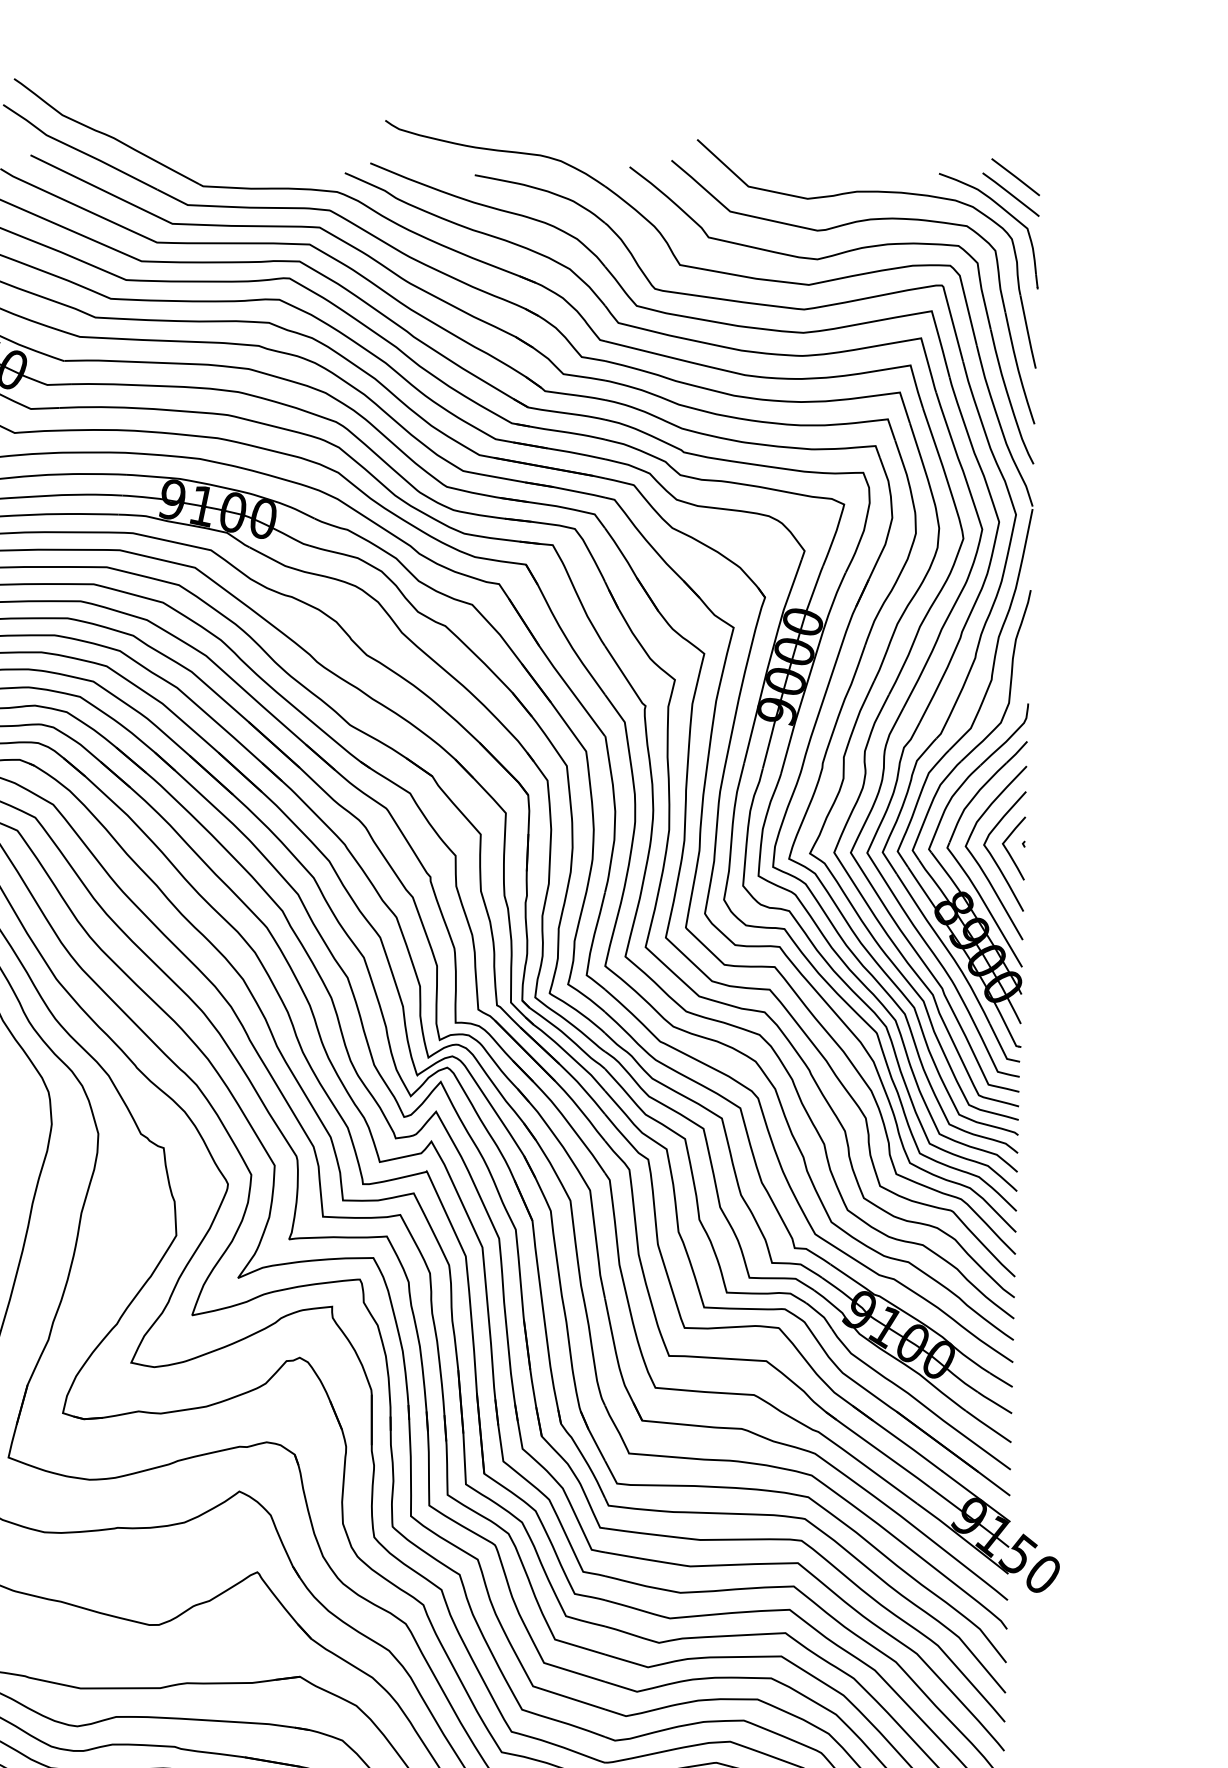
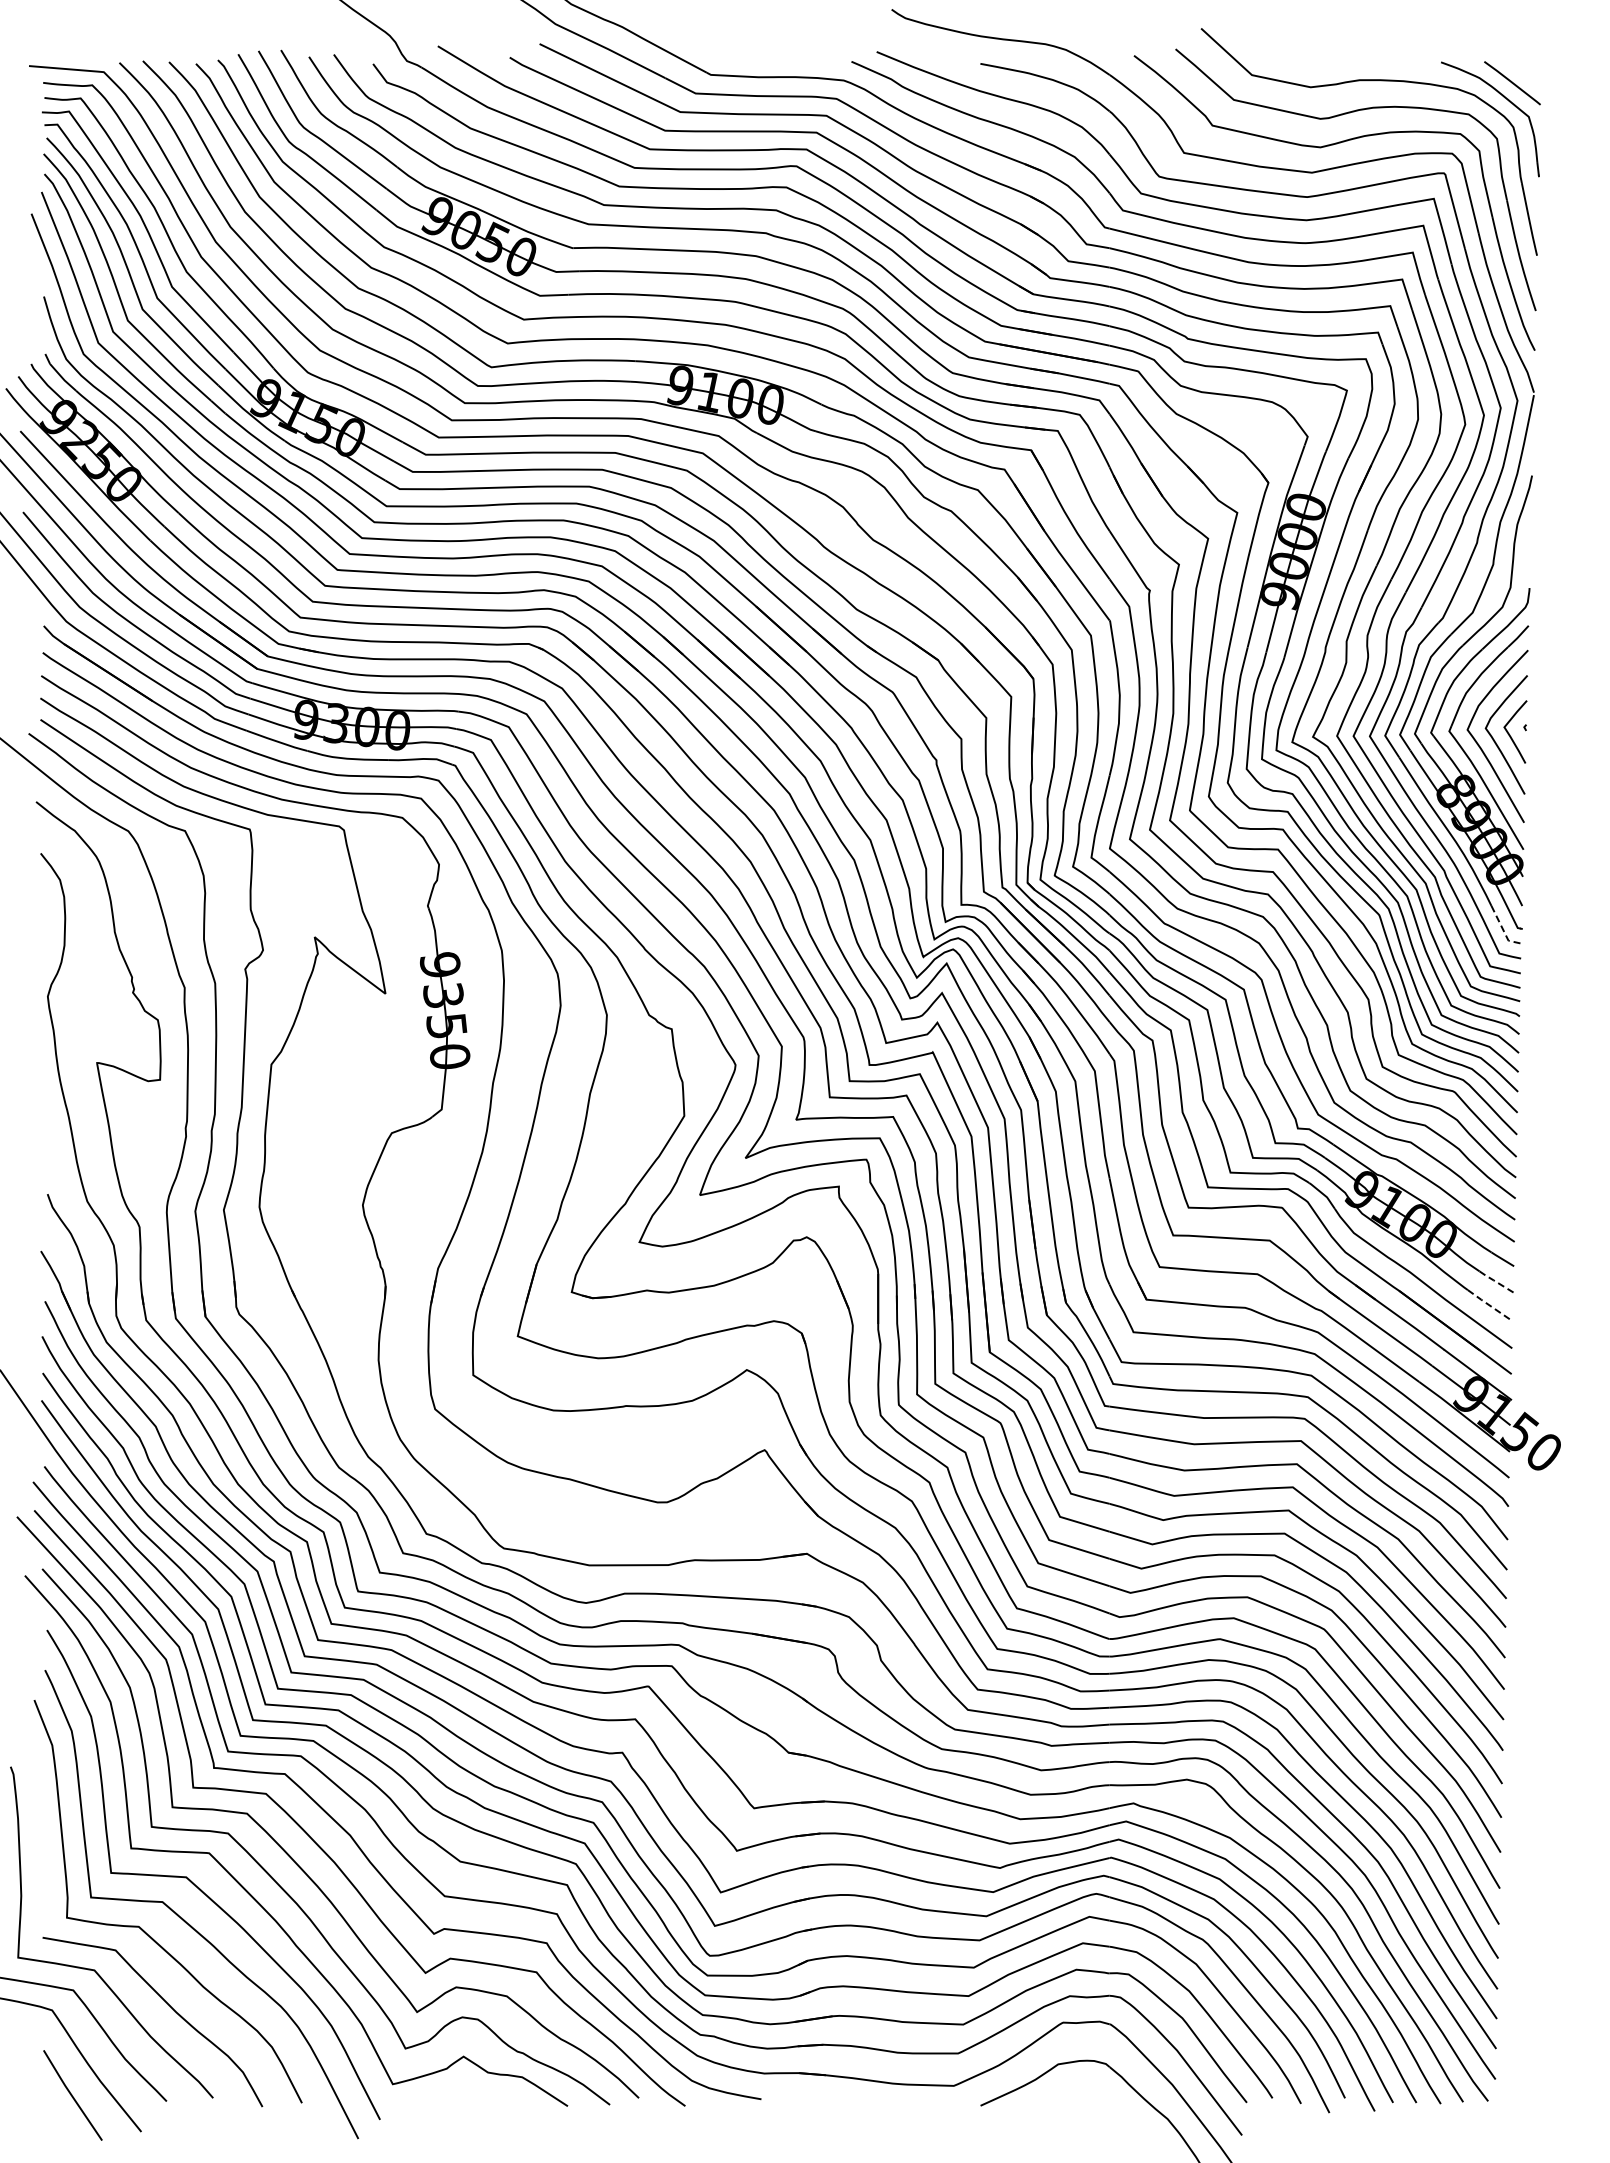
line: (1016, 176) -> (1517, 65), removed
line: (1001, 1048) -> (1503, 930), solid -> dashed
line: (993, 1402) -> (1495, 1281), solid -> dashed
line: (988, 1426) -> (1490, 1305), solid -> dashed

